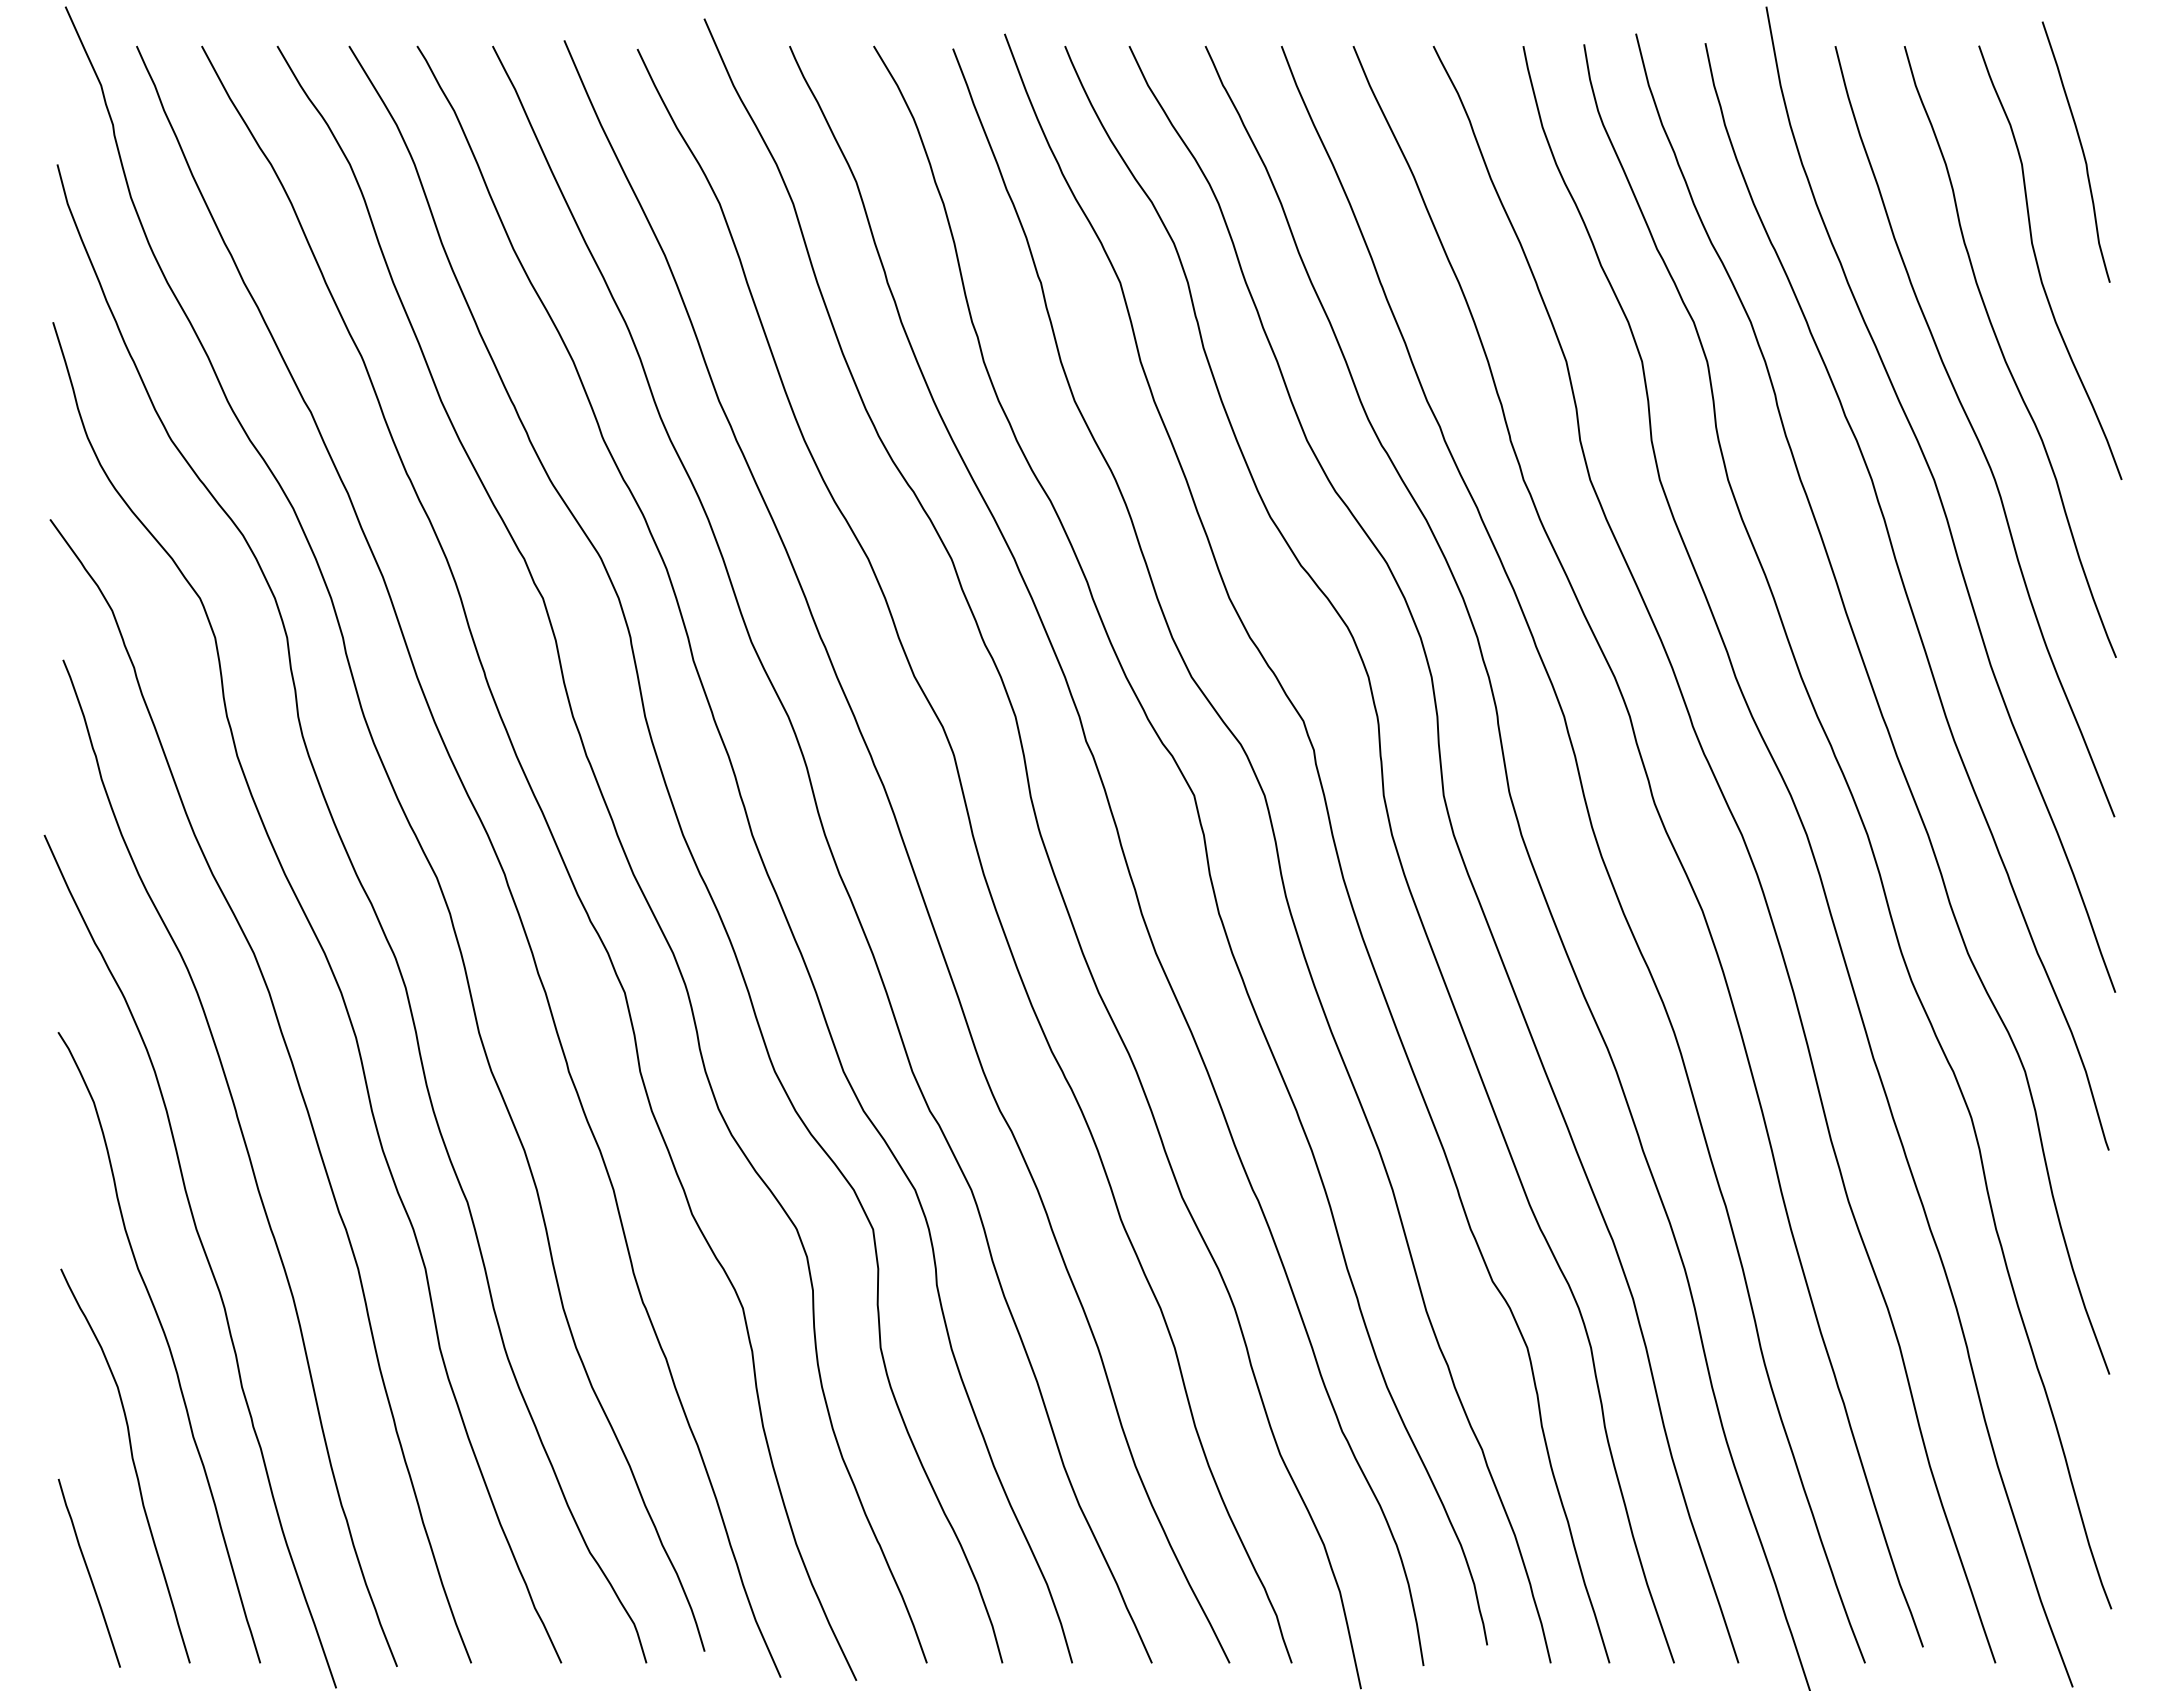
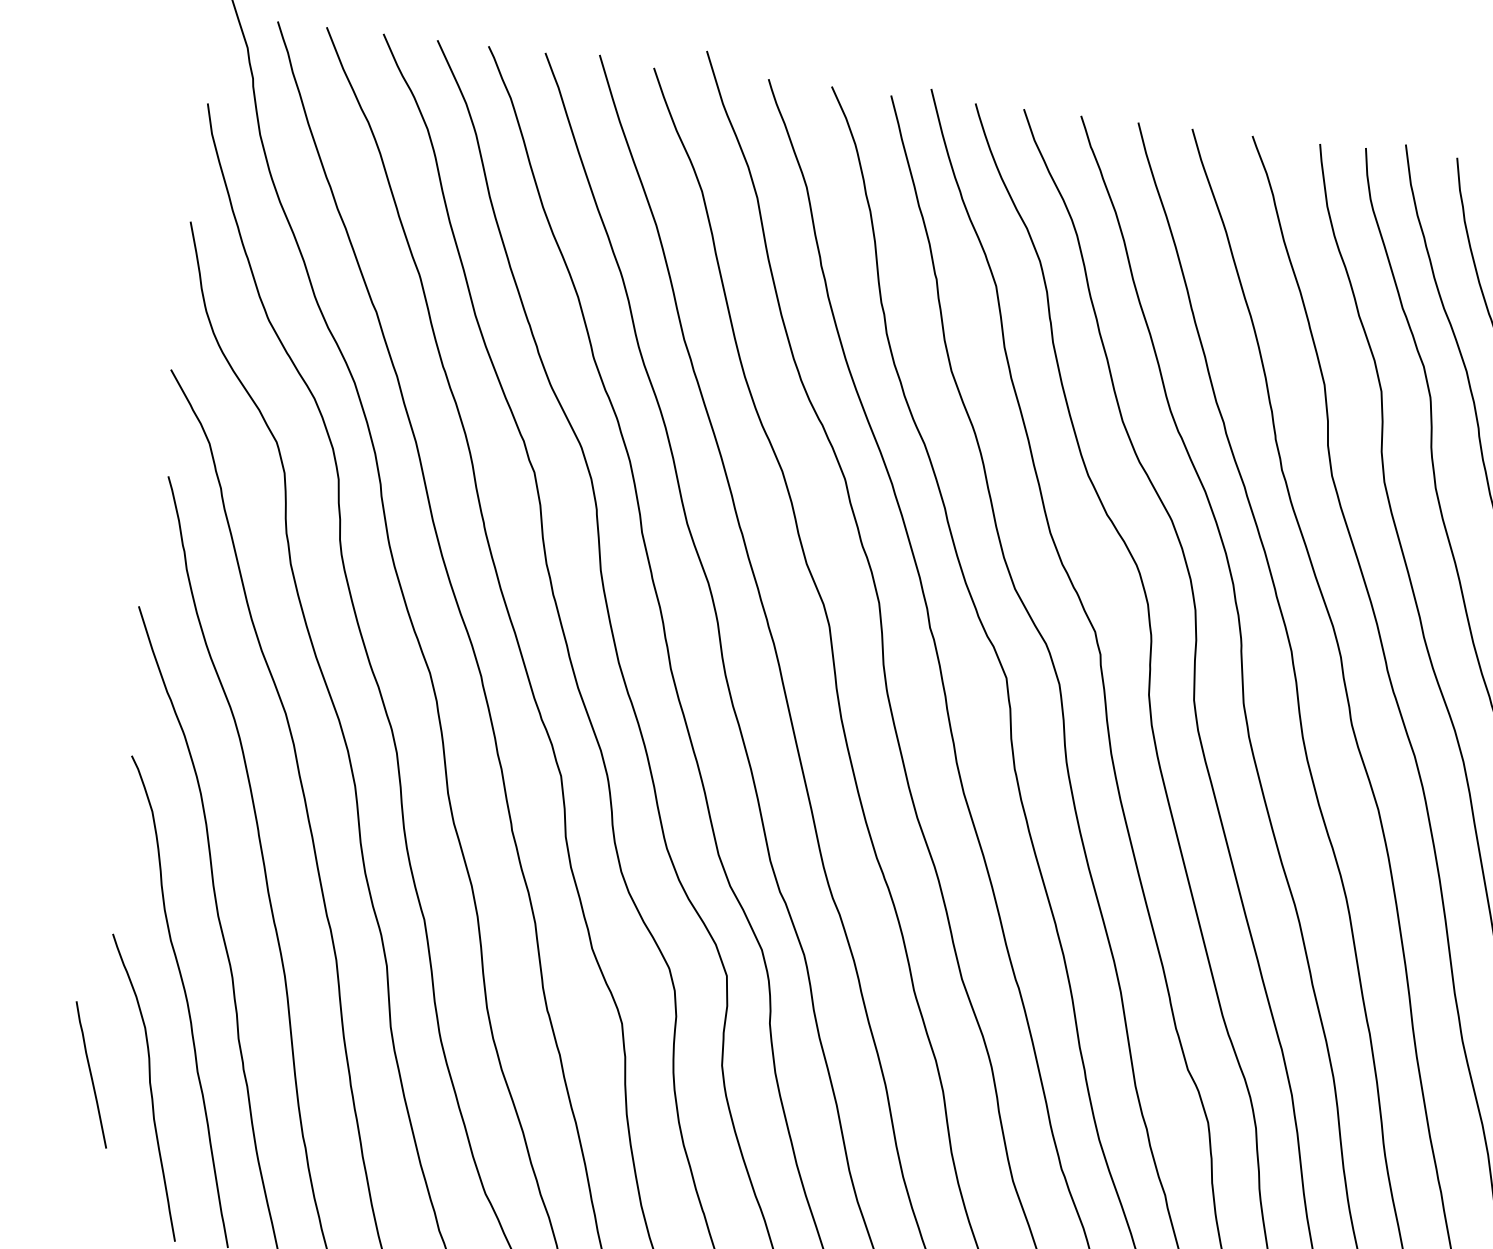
curve: (88, 1572) -> (90, 1074), moved

